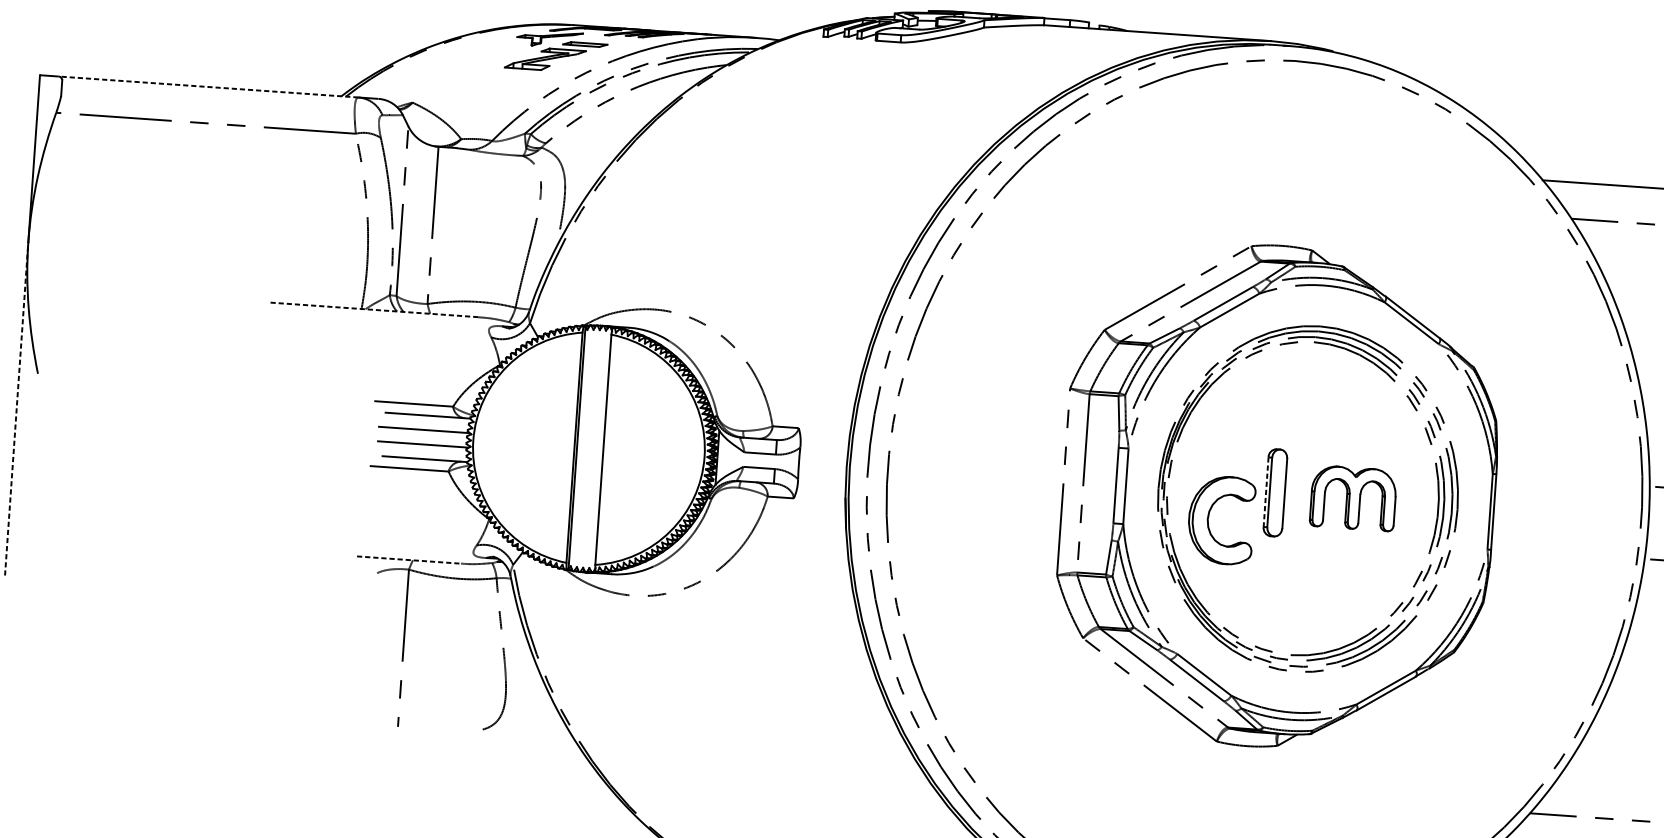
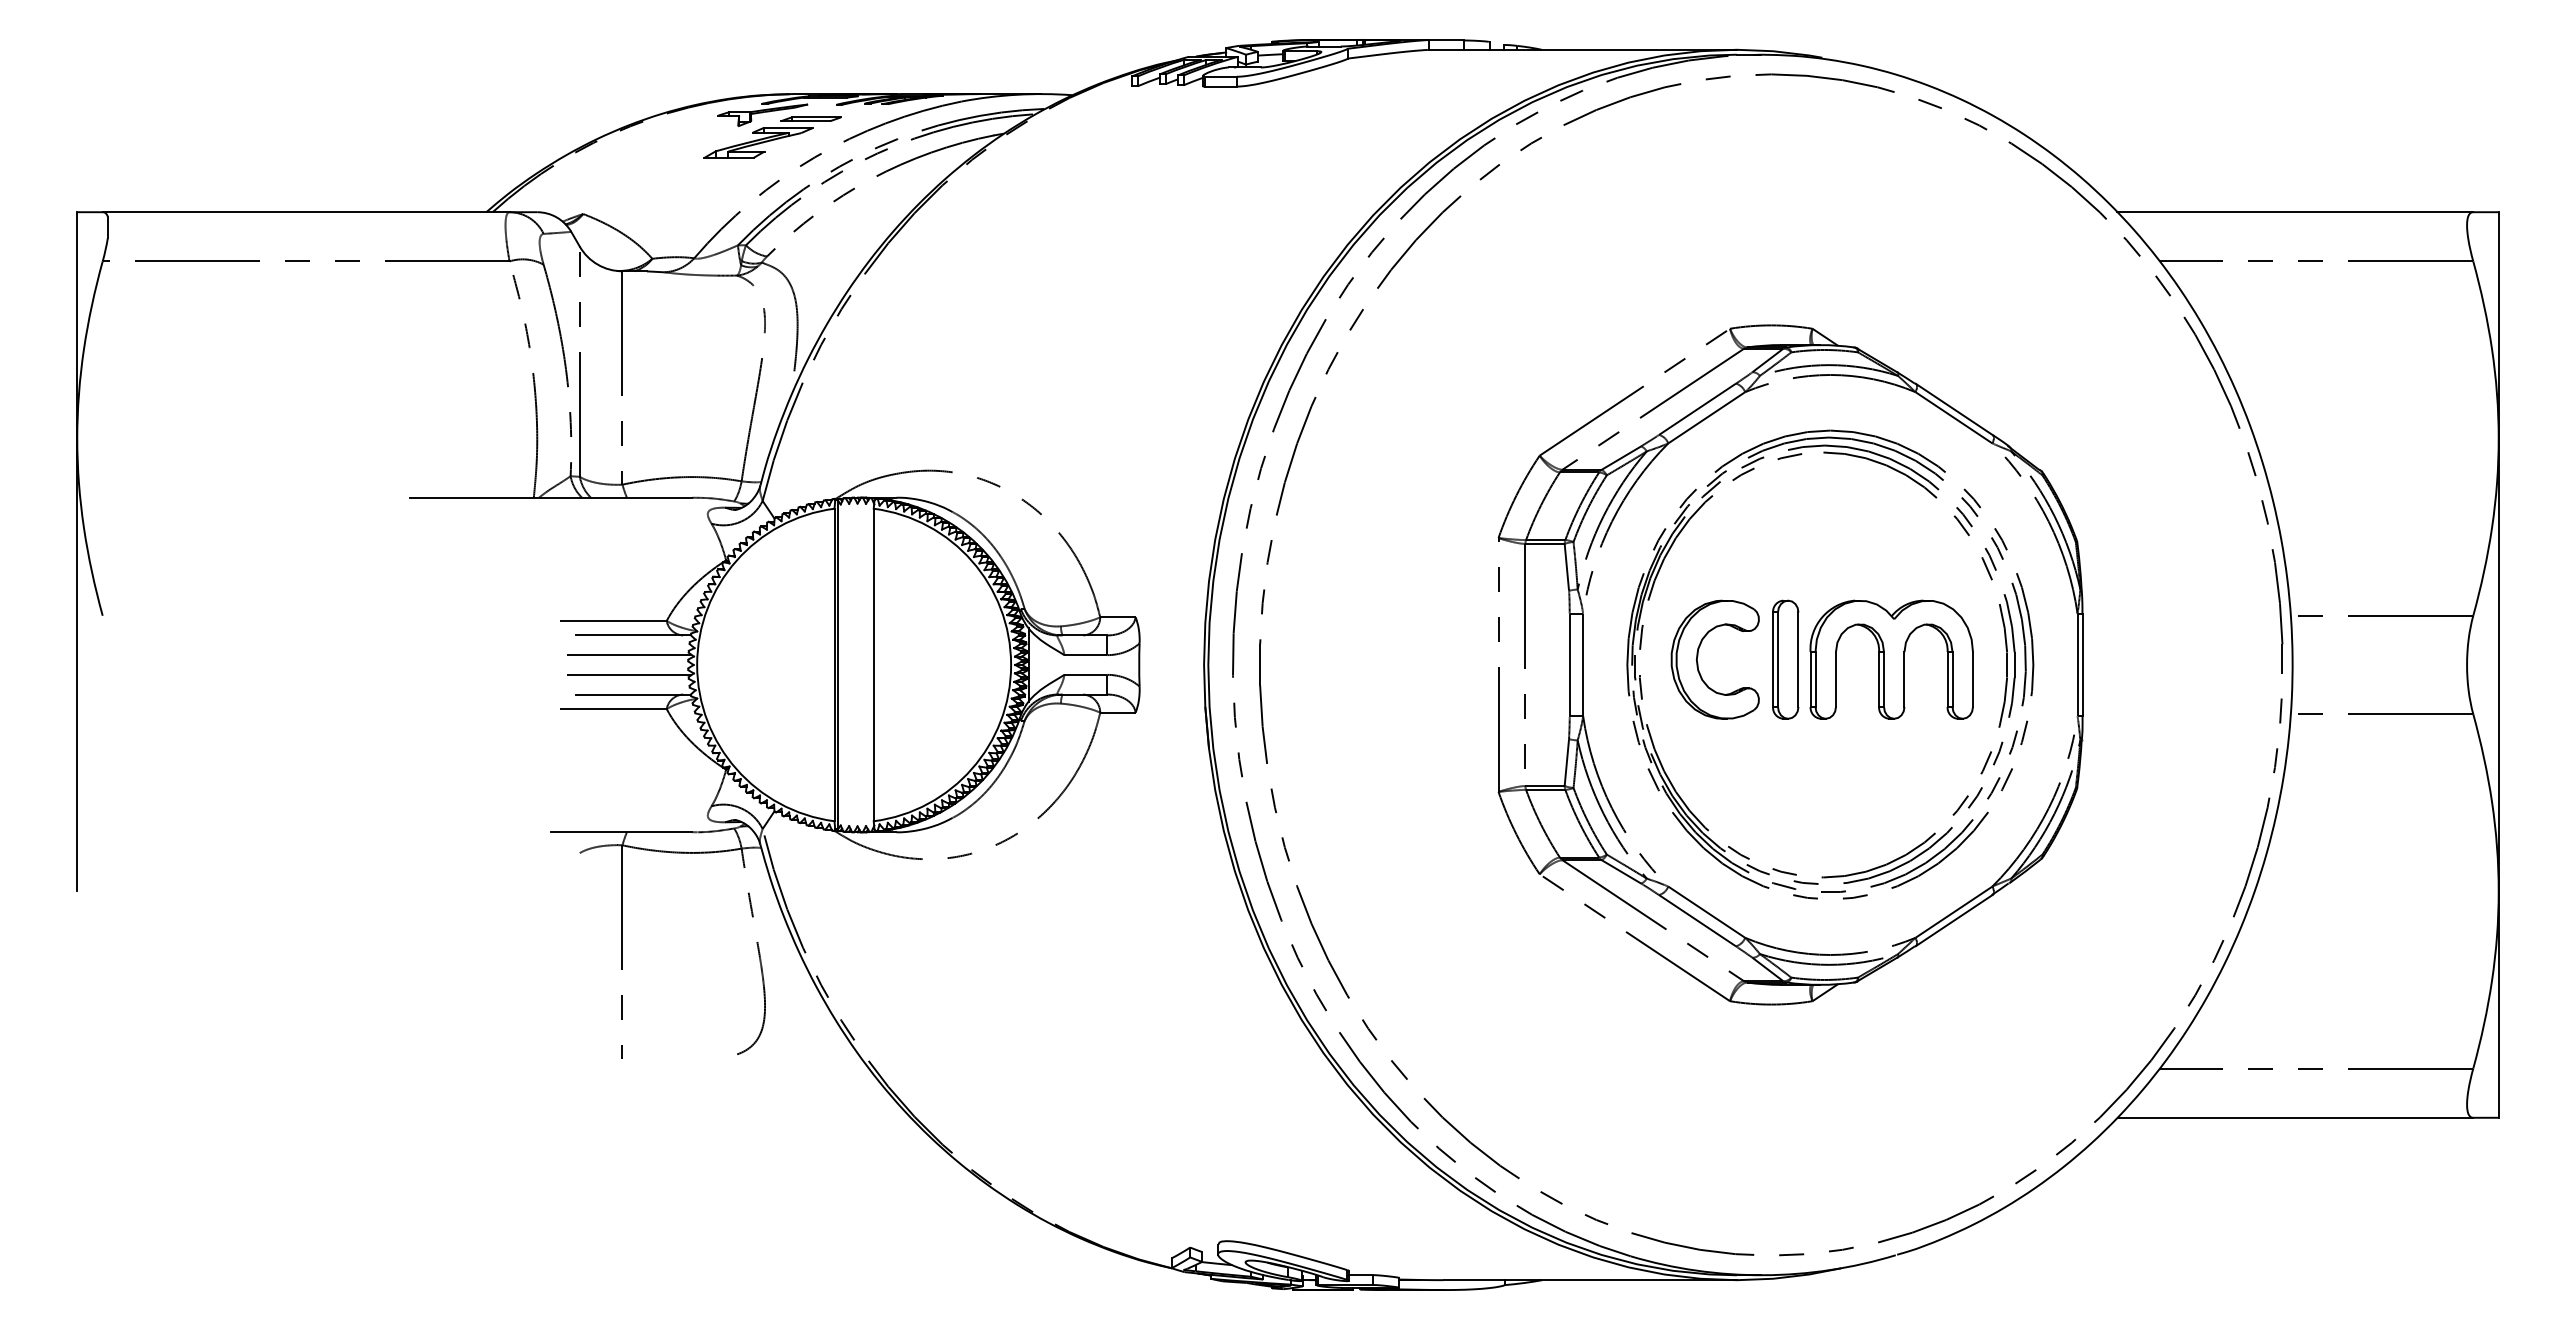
line: (208, 87) -> (305, 212), dashed -> solid
line: (373, 309) -> (550, 497), dashed -> solid
line: (16, 408) -> (77, 664), dashed -> solid
line: (1266, 492) -> (1773, 660), dashed -> solid
part: (1353, 498) -> (1891, 659), size x1.43
part: (1209, 516) -> (1698, 656), moved
line: (408, 560) -> (621, 832), dashed -> solid

